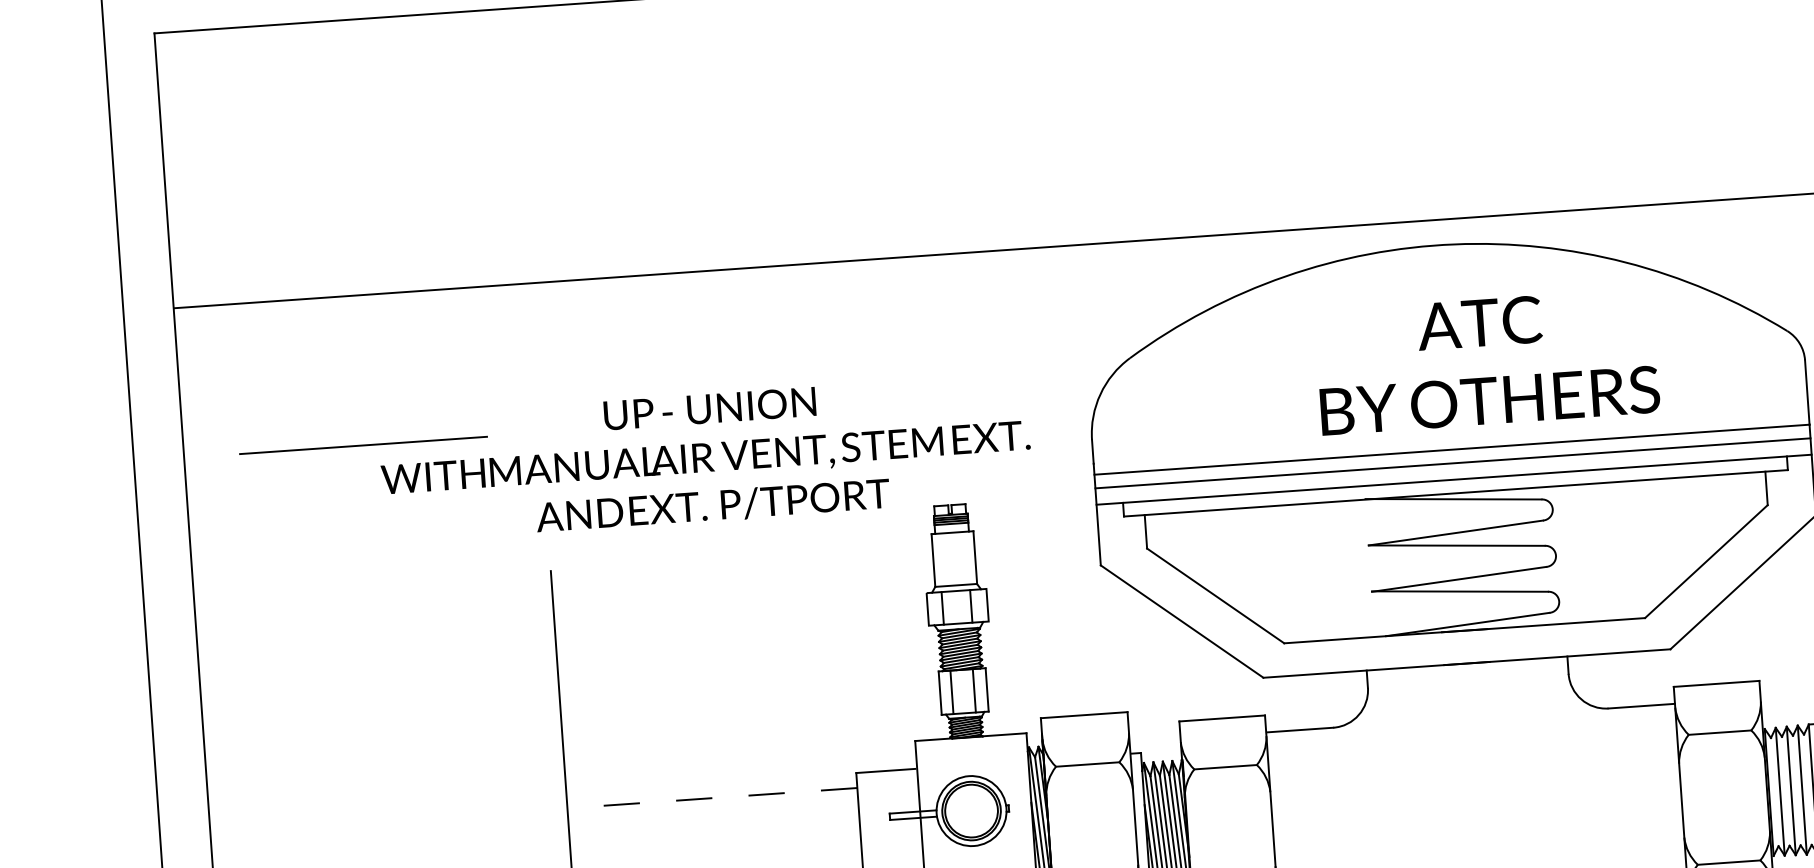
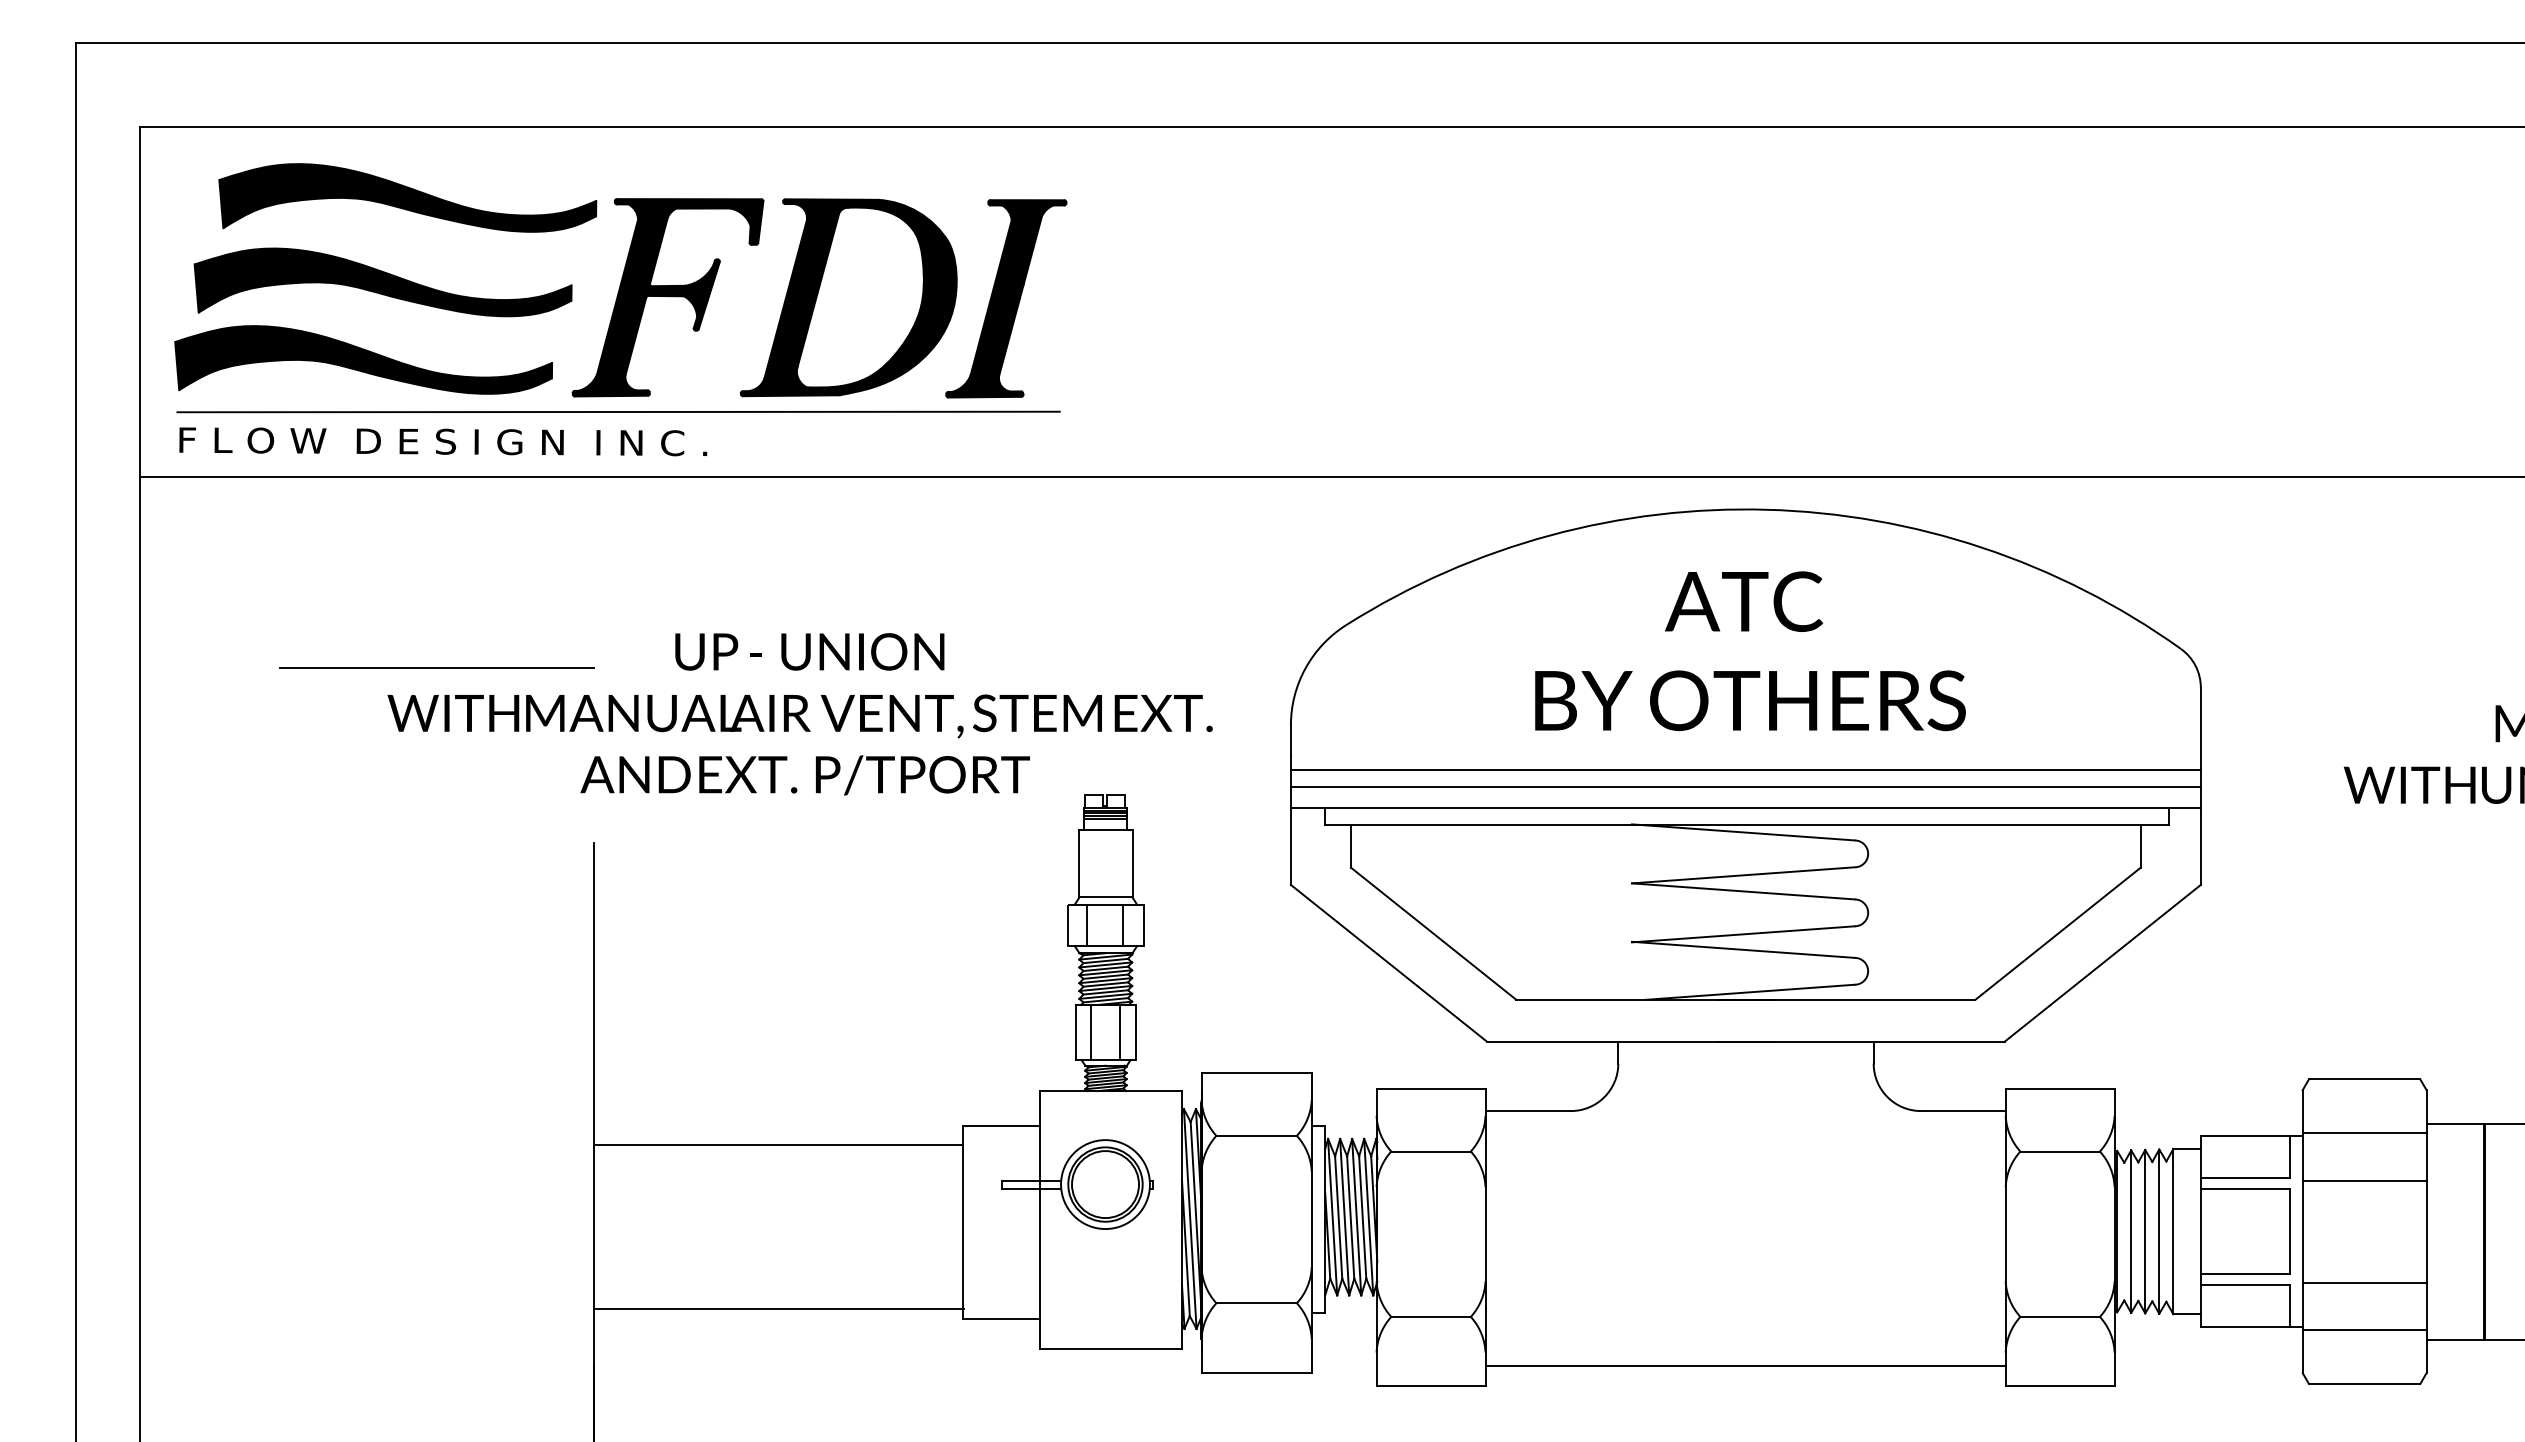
part: (542, 150) -> (620, 309), added
text: (1487, 361) -> (1750, 651), moved
line: (363, 445) -> (436, 667), moved
line: (712, 798) -> (778, 1145), dashed -> solid

